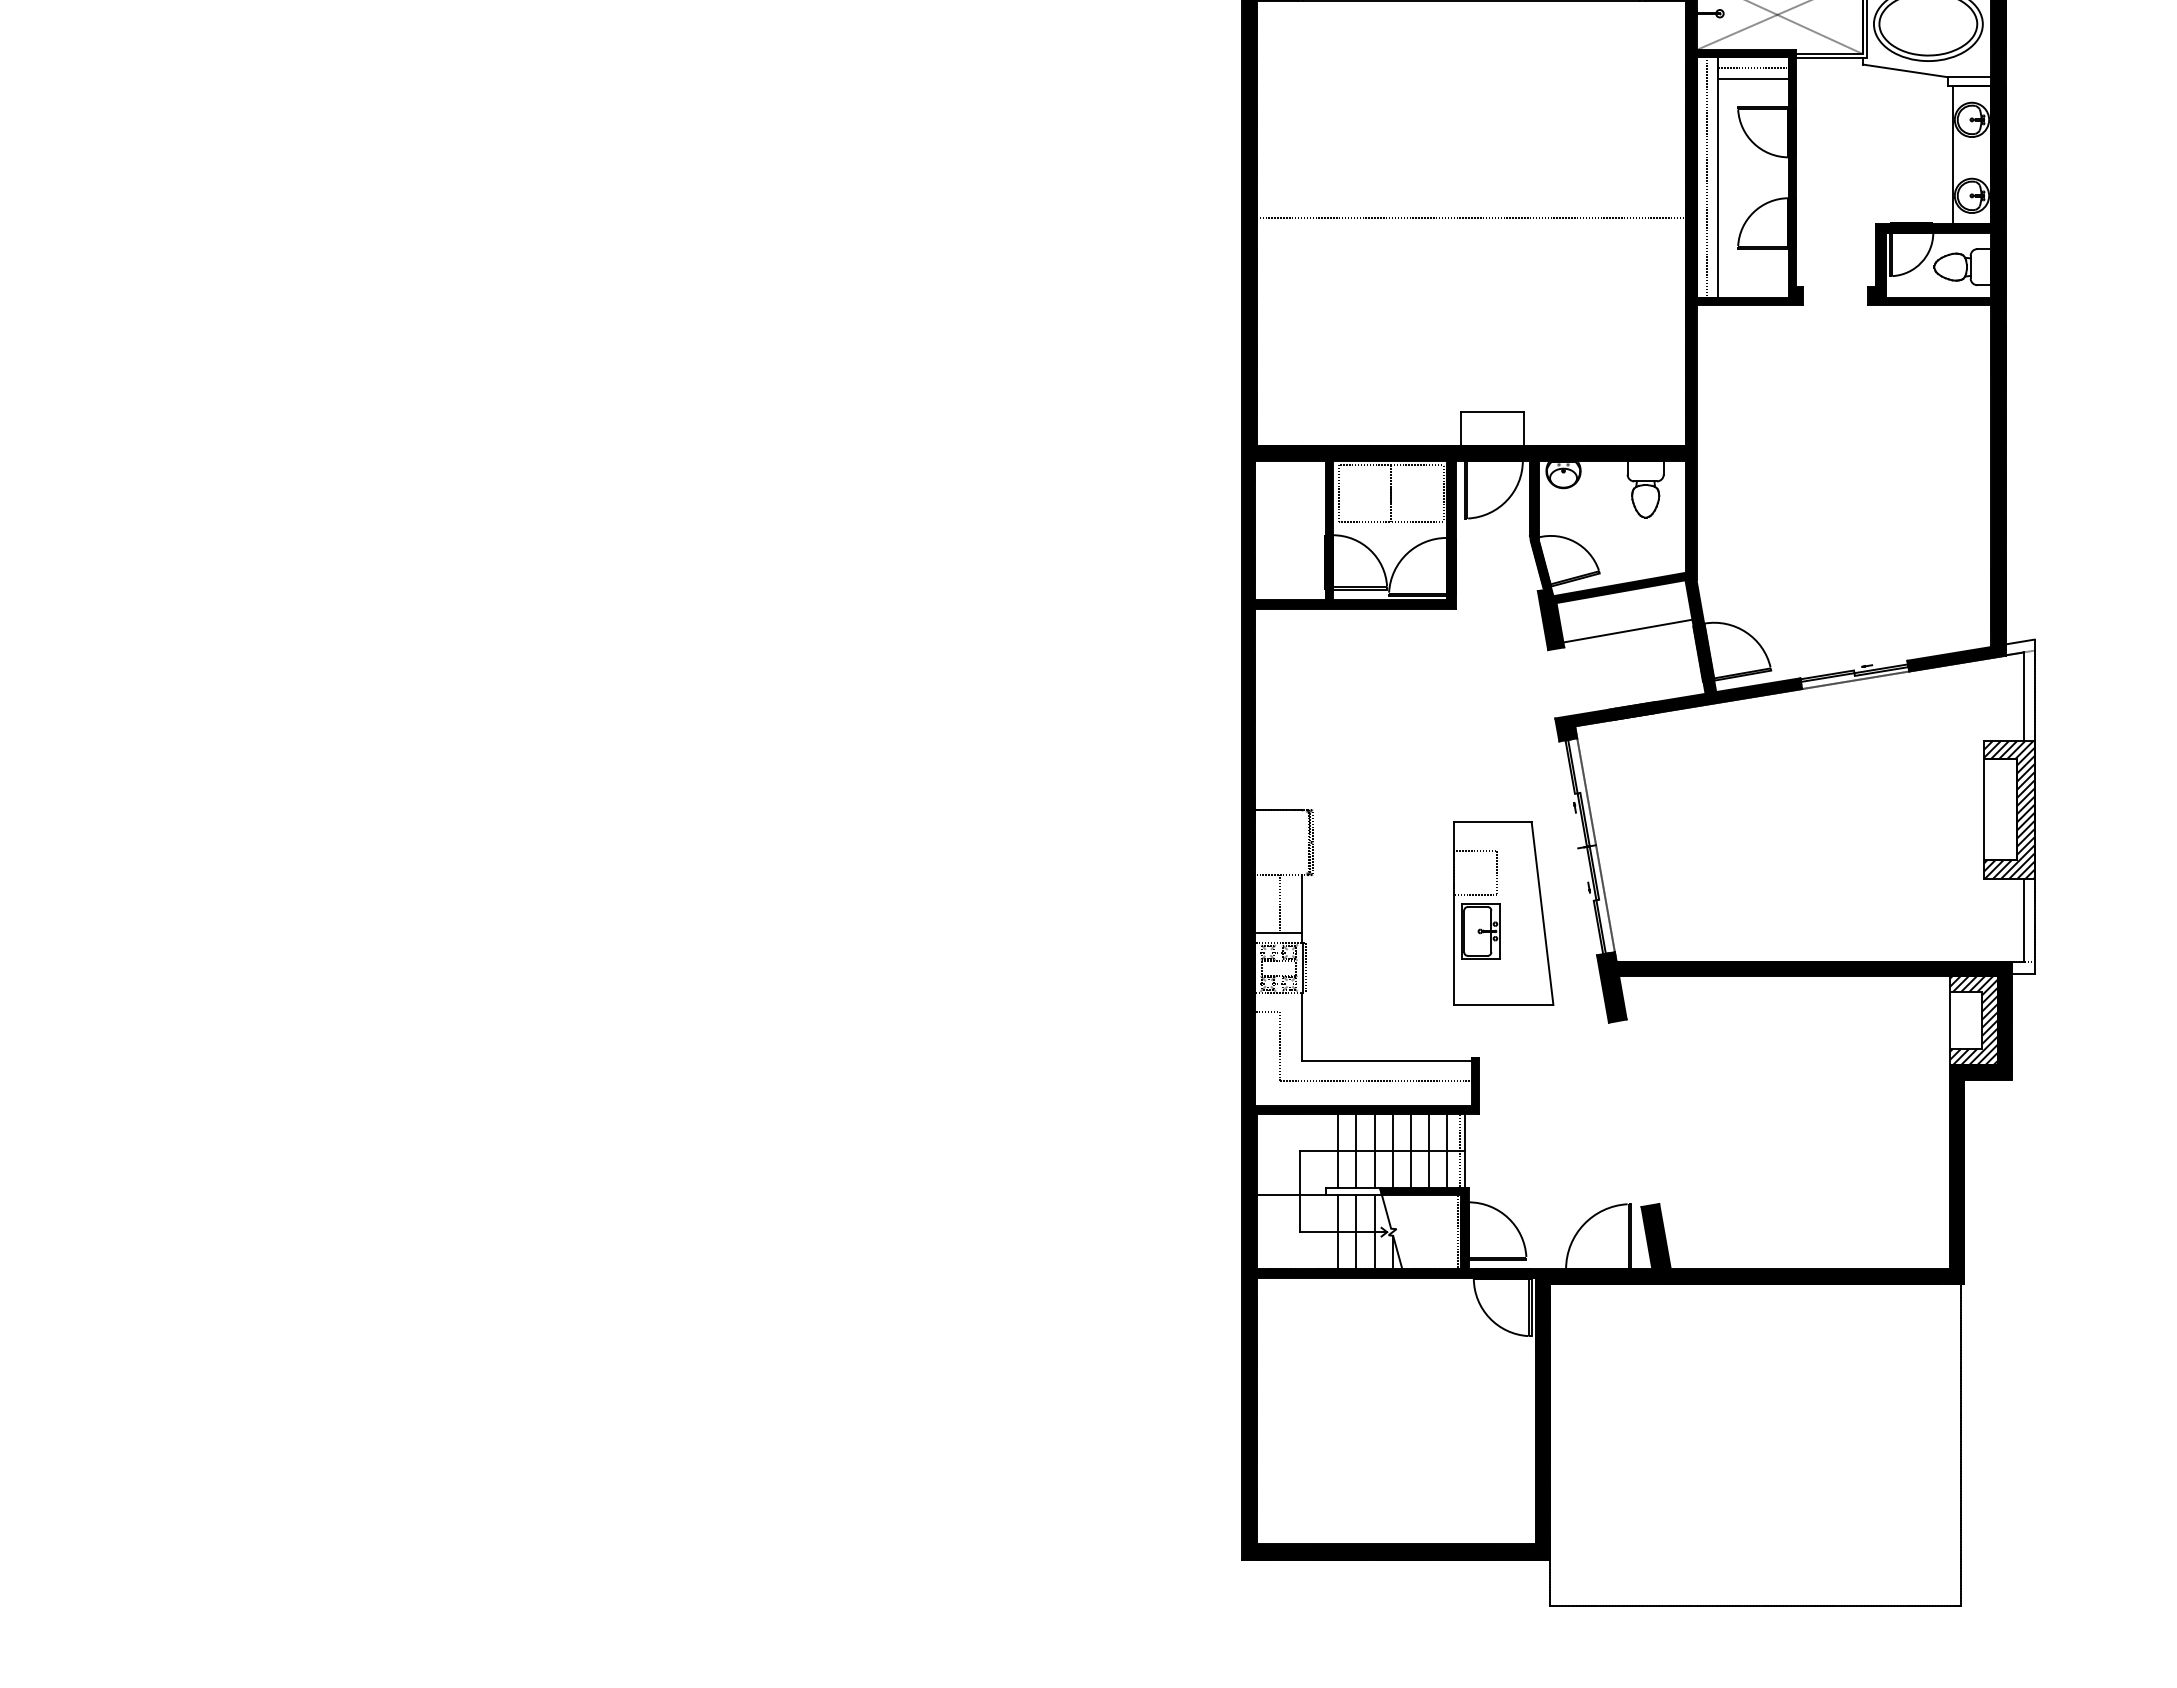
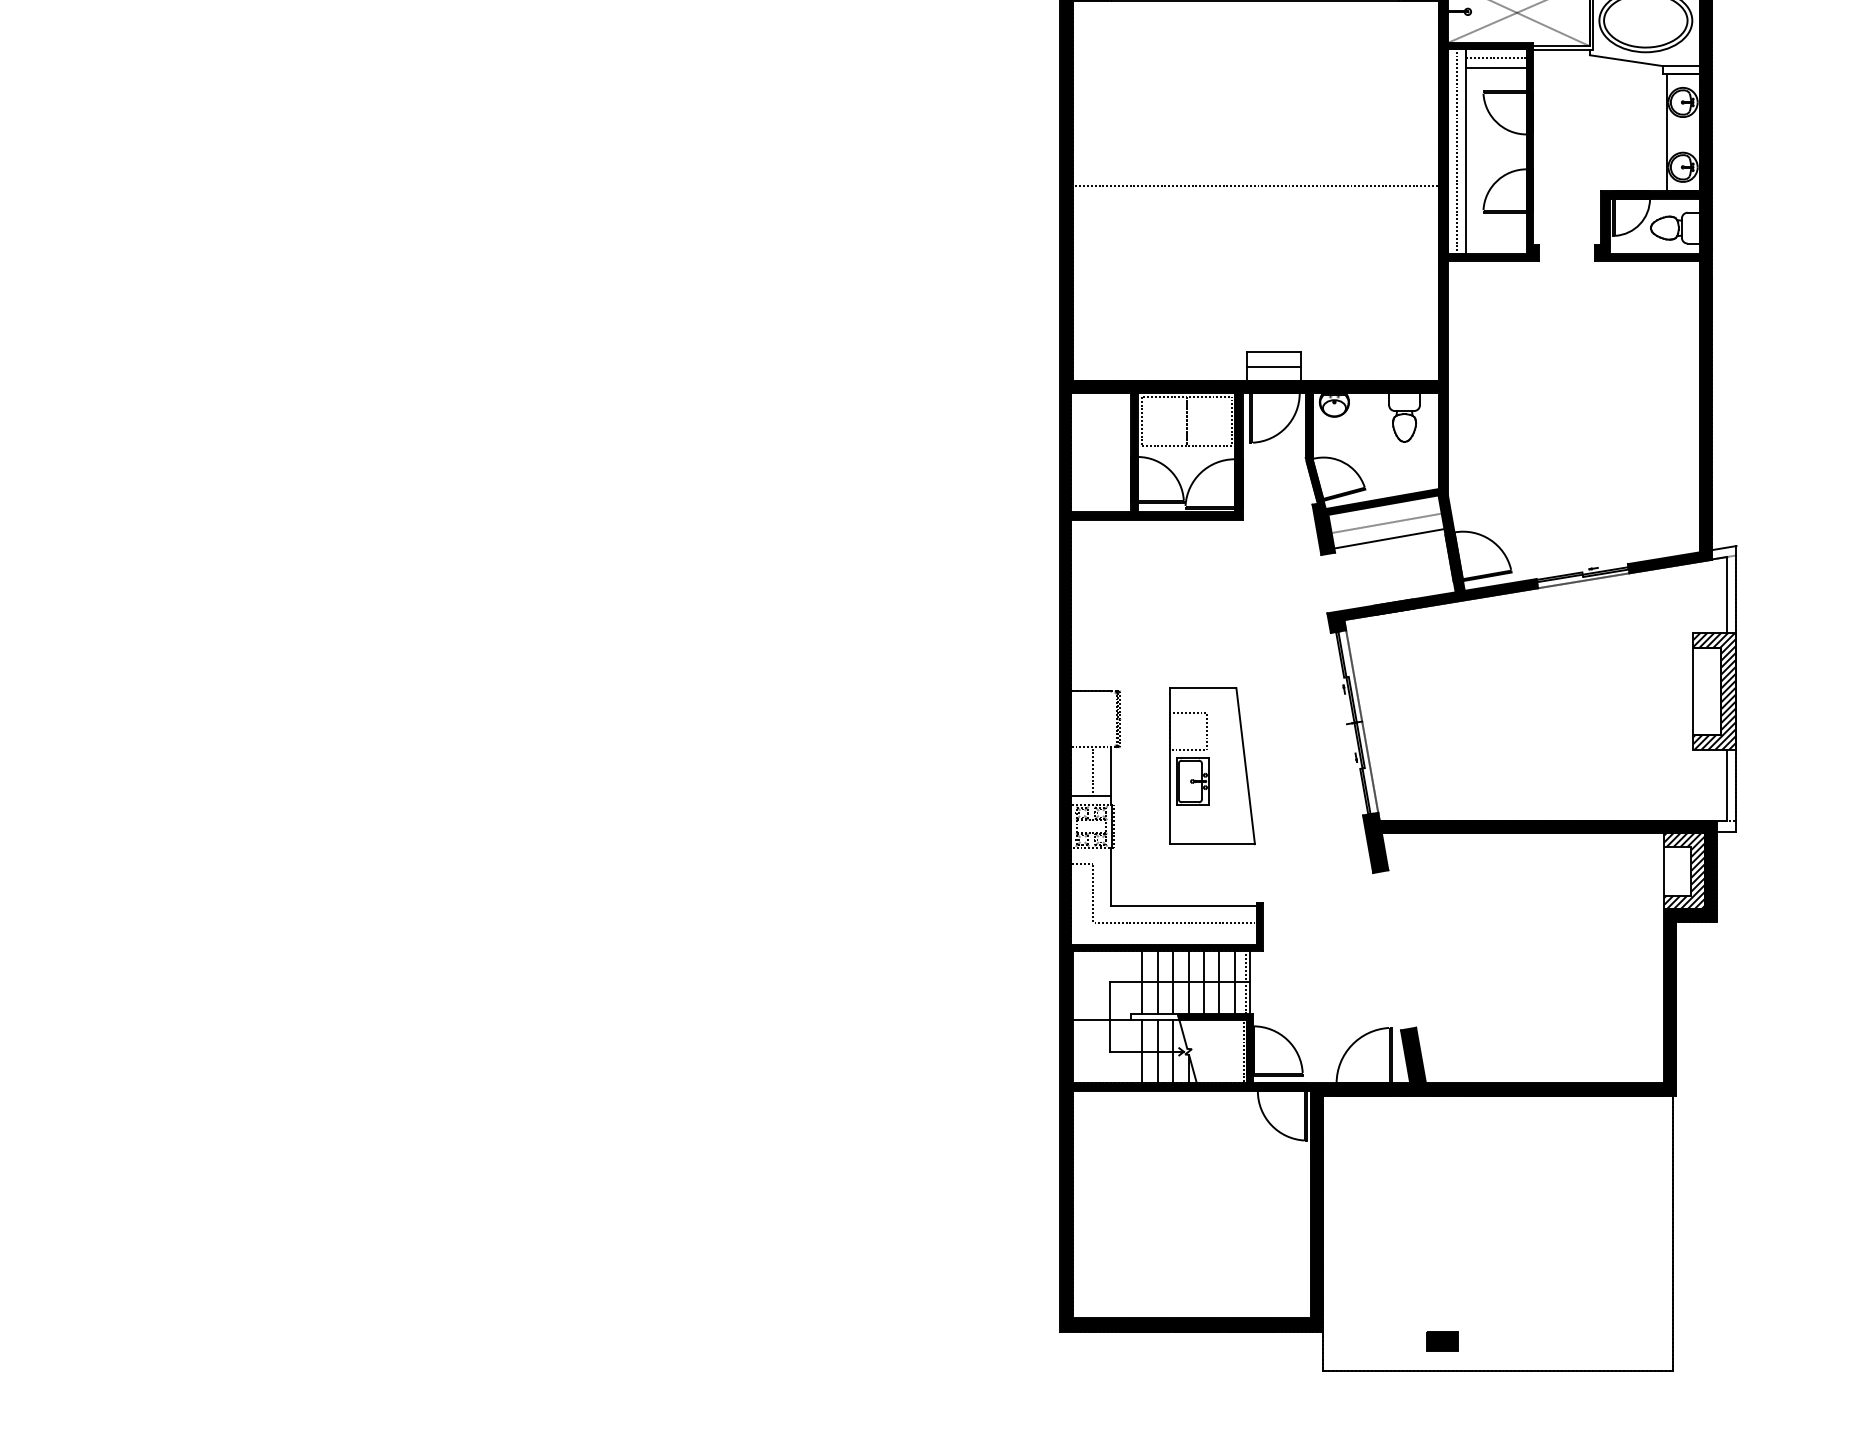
line: (1492, 429) -> (1273, 366), added
line: (1624, 612) -> (1386, 522), added
part: (1503, 913) -> (1212, 766), moved
part: (1689, 1570) -> (1441, 1340), added

